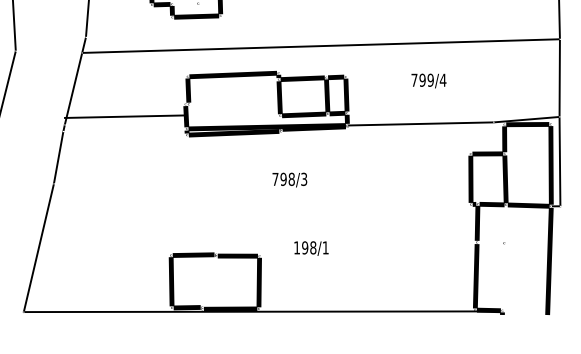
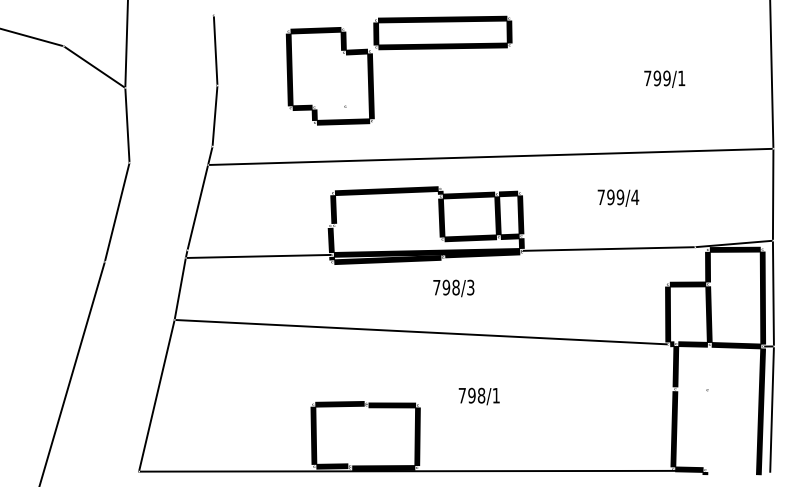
line: (124, 115) -> (258, 255), moved
text: (289, 180) -> (453, 288), moved
line: (262, 194) -> (421, 332), added
text: (296, 247) -> (461, 395), 198/1 -> 798/1
line: (558, 259) -> (771, 409), added

